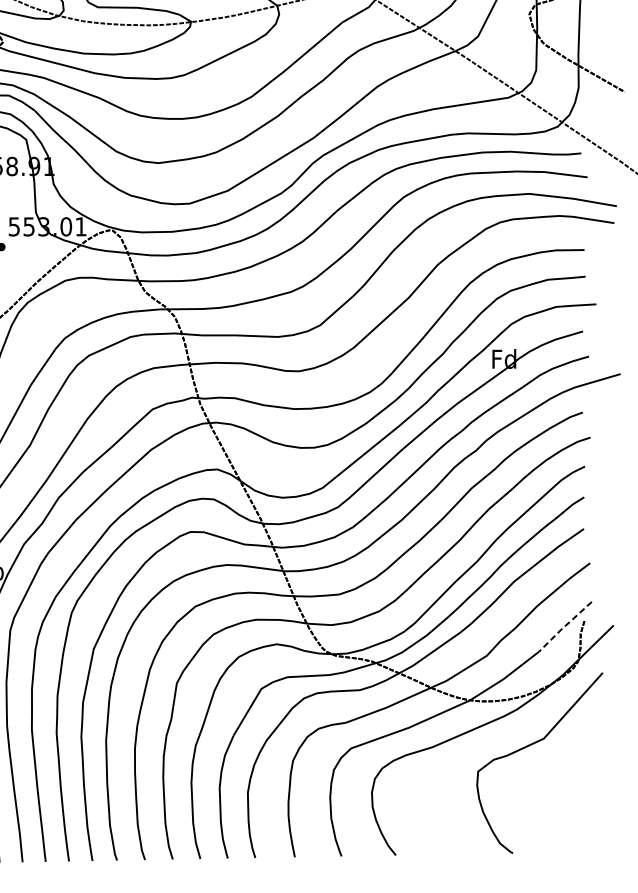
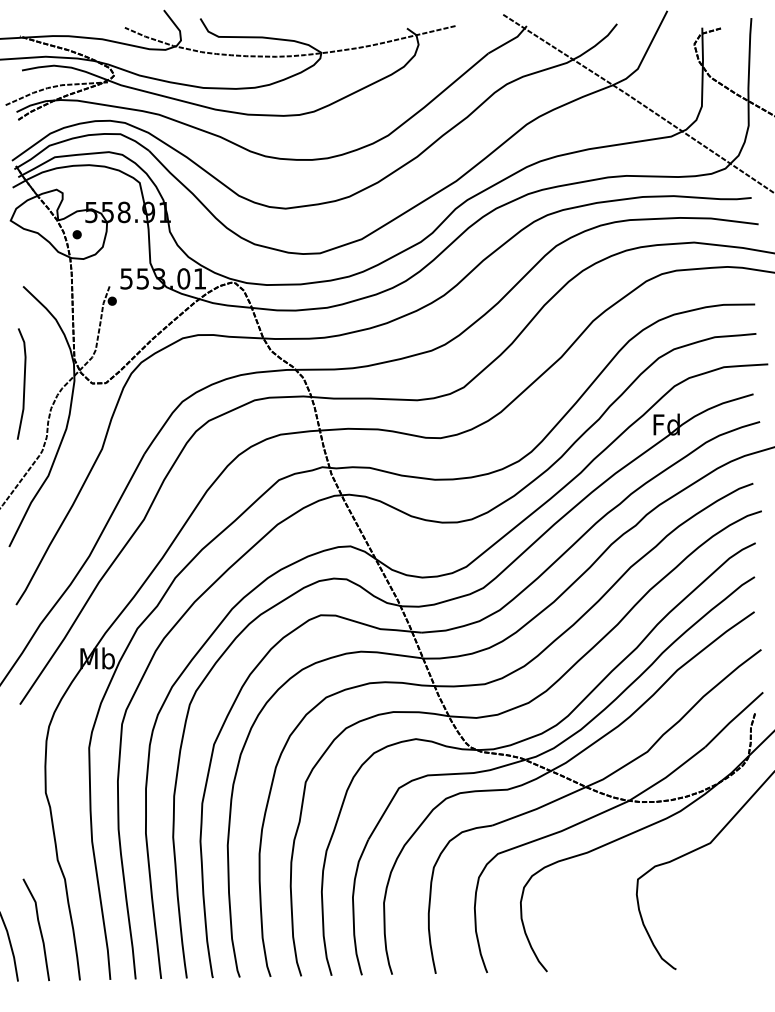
line: (564, 626) -> (733, 719), dashed -> solid

